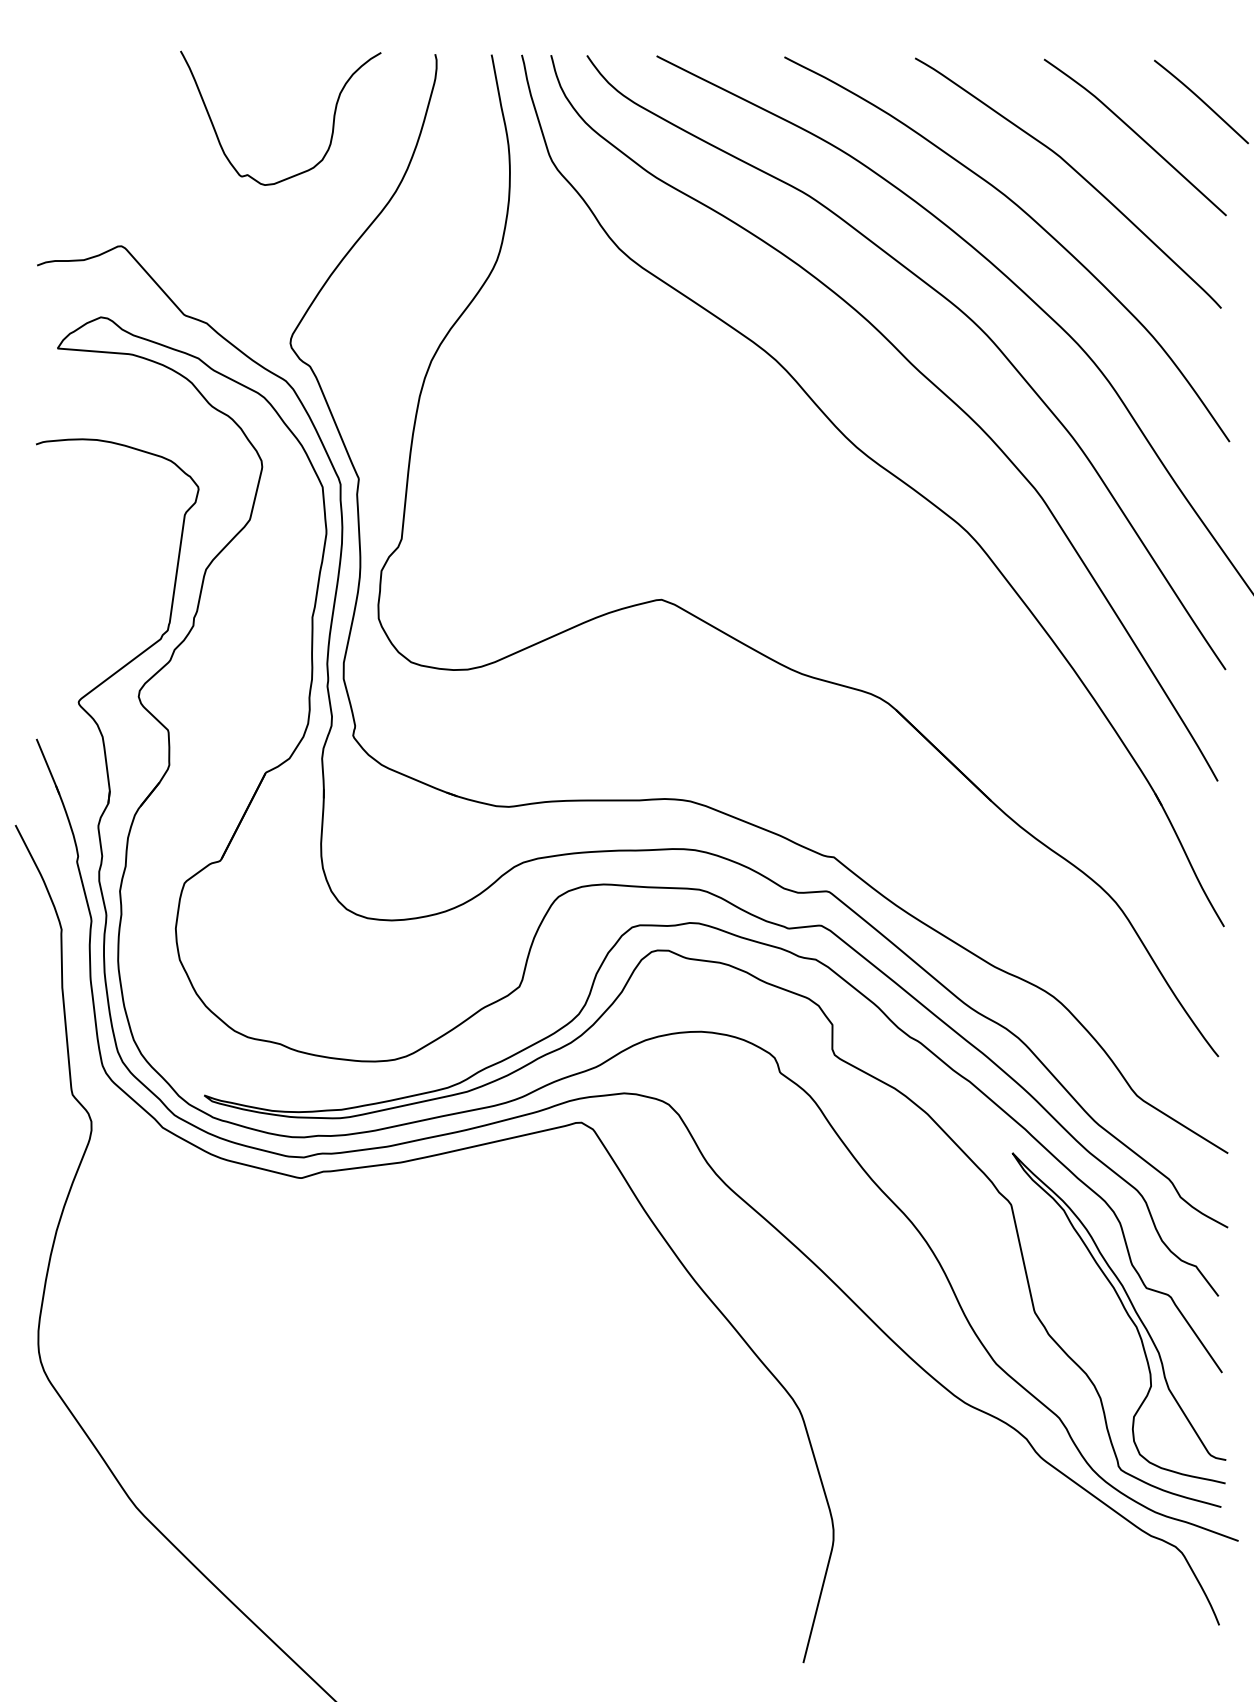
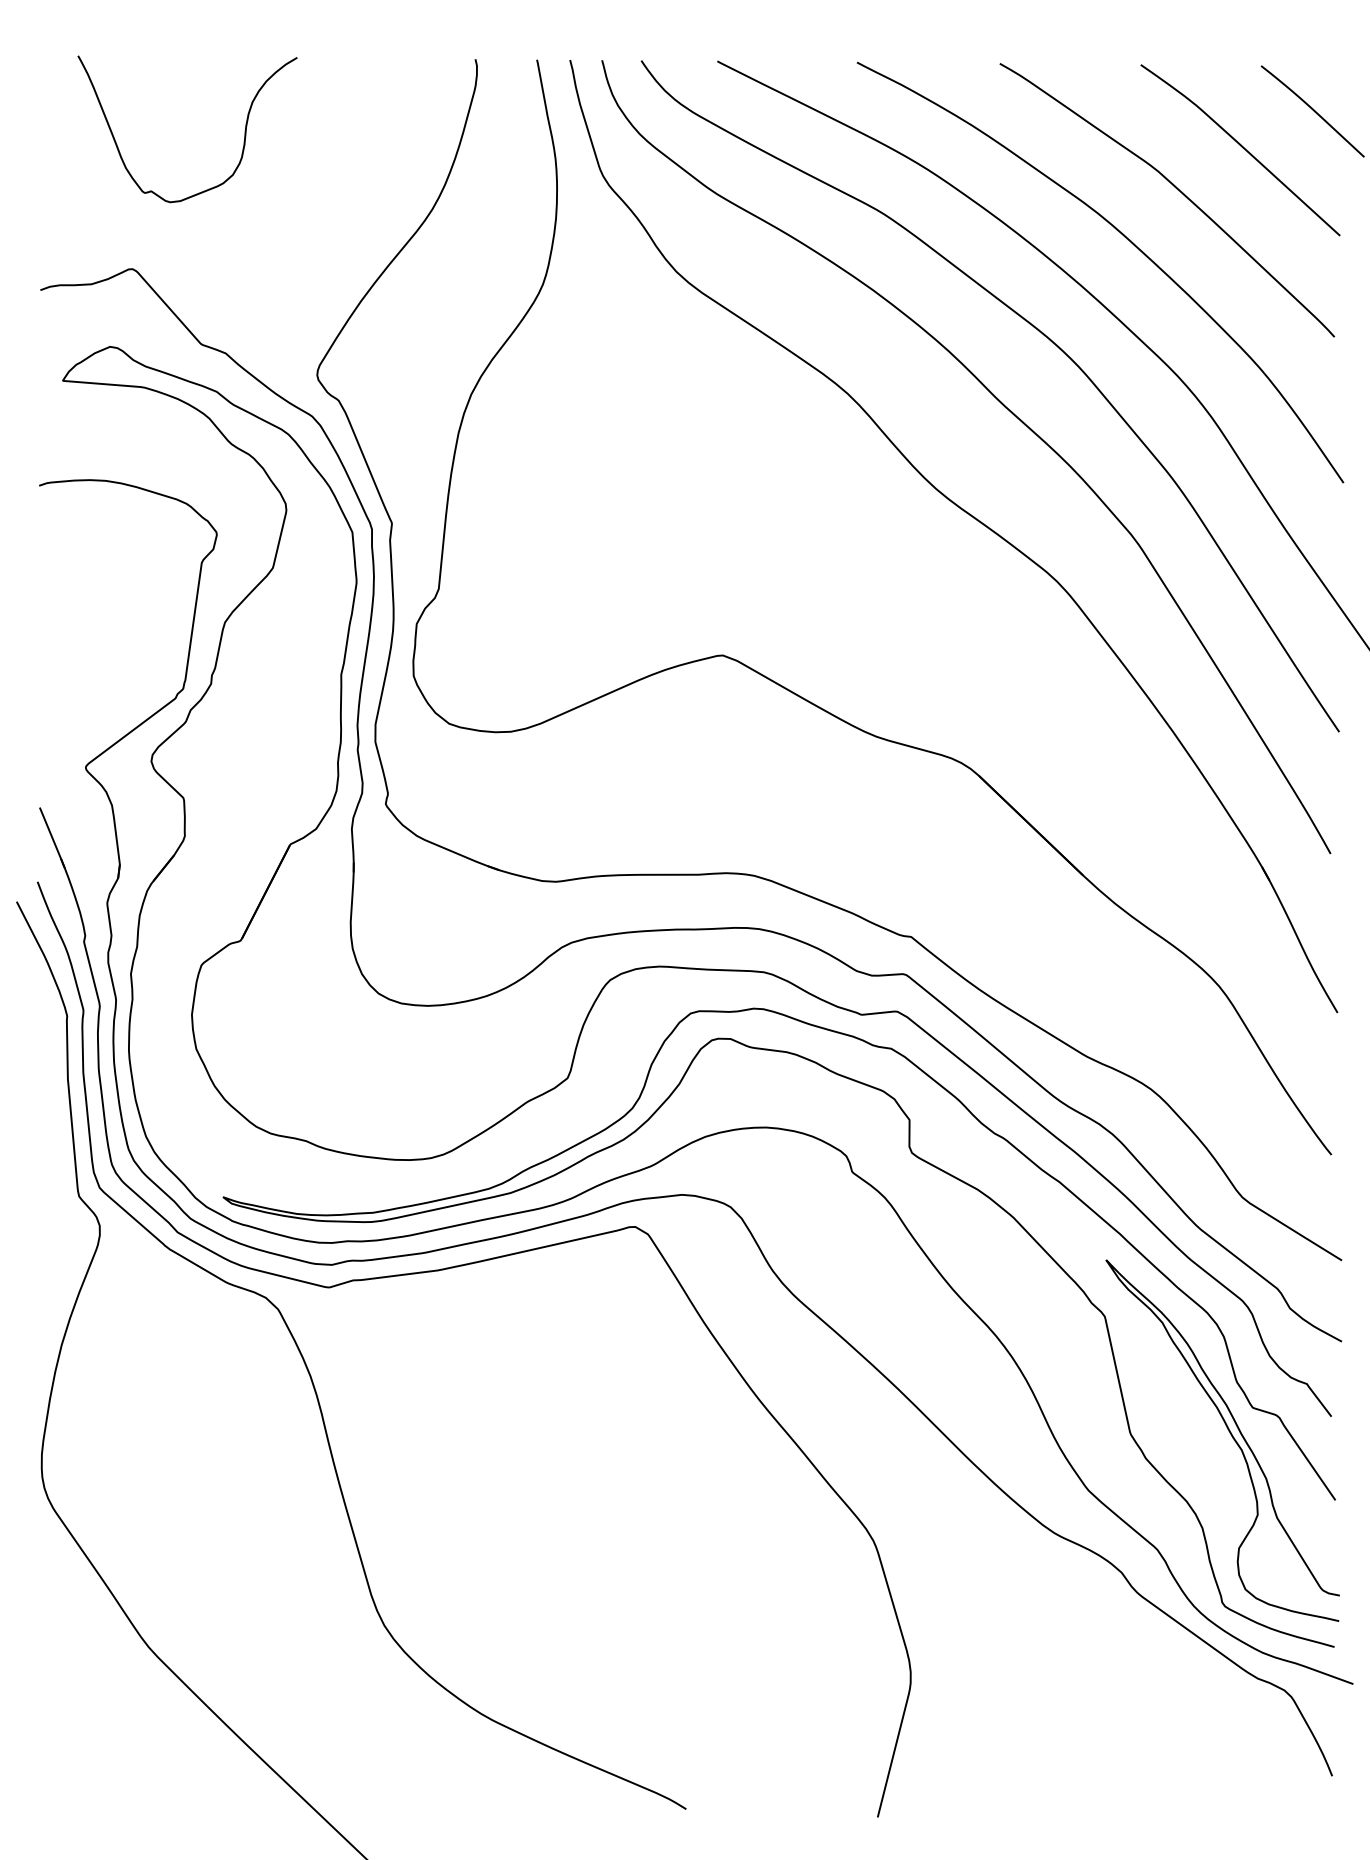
curve: (332, 122) -> (244, 133), moved
curve: (281, 1249) -> (307, 1365), added

